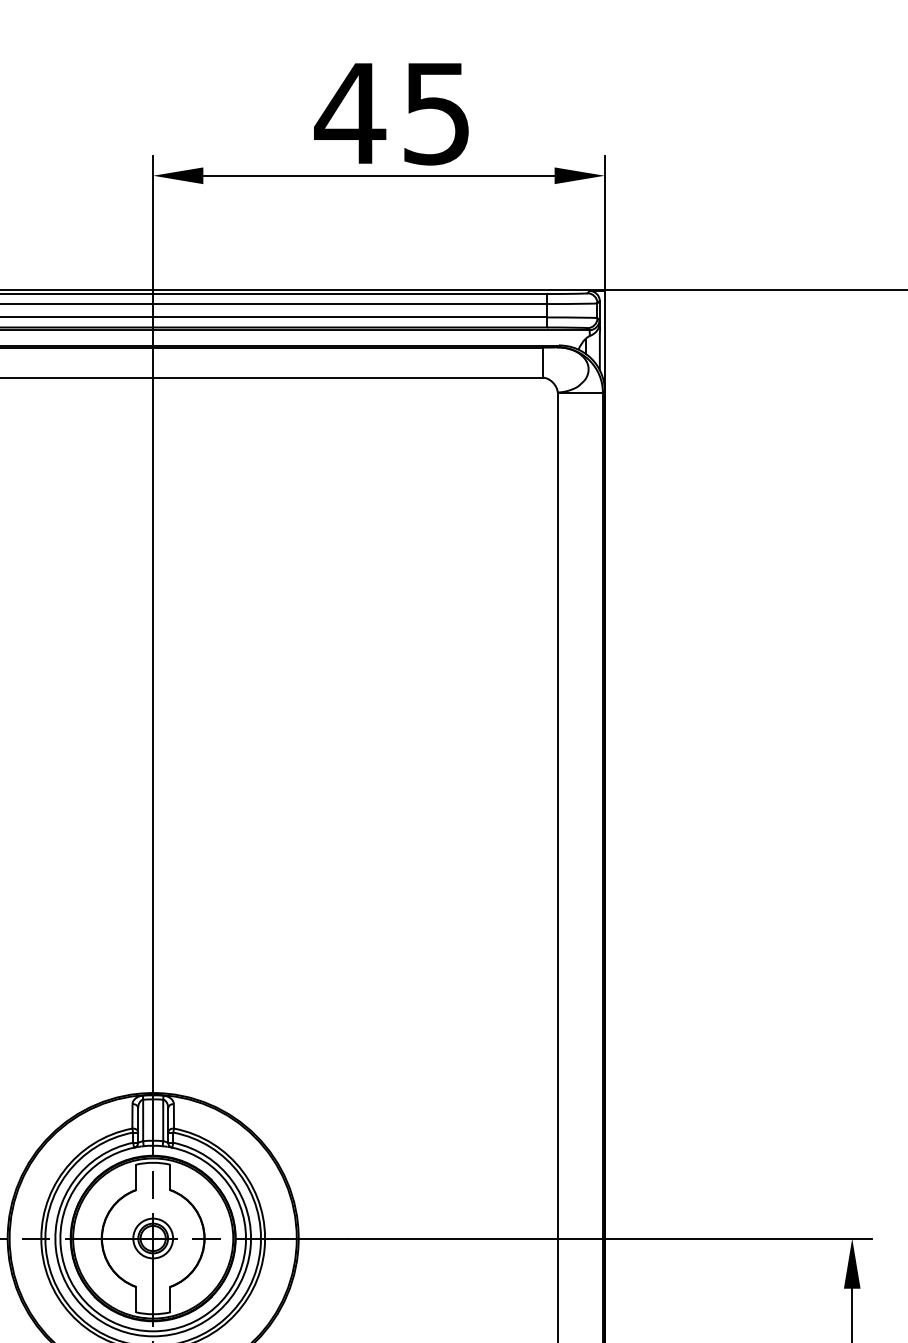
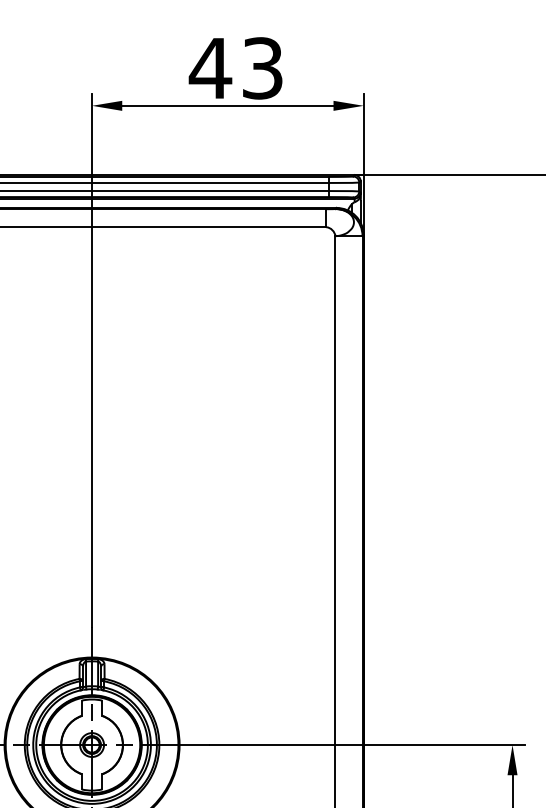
text: (436, 113) -> (262, 68), 45 -> 43

